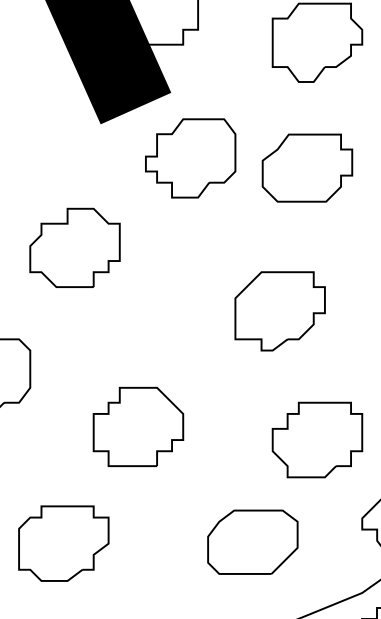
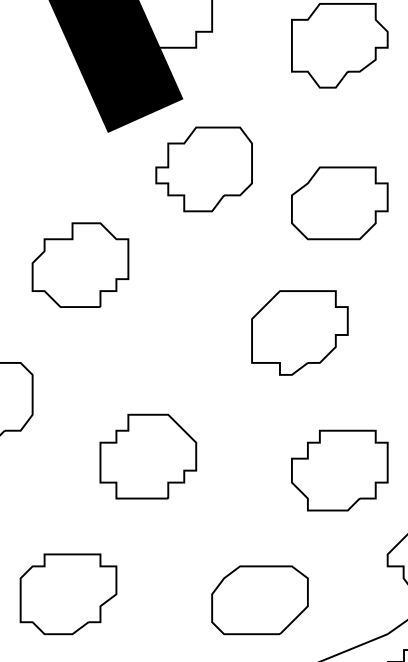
part: (307, 167) -> (339, 202), moved
part: (252, 541) -> (259, 599), moved
part: (63, 543) -> (68, 594), moved

